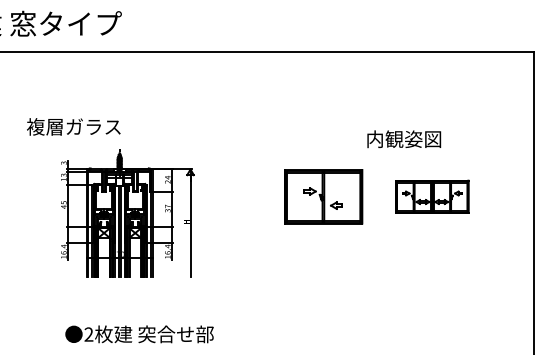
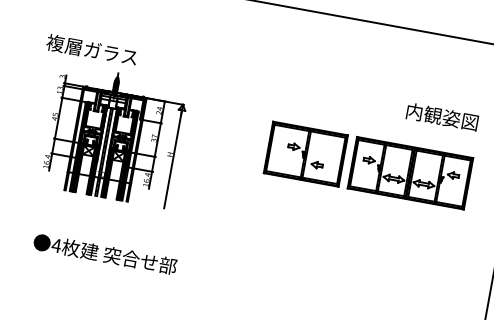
text: (73, 126) -> (91, 49), moved
text: (404, 139) -> (442, 117), moved
part: (432, 196) -> (410, 173), size x1.67
text: (88, 334) -> (56, 245), 2 -> 4

